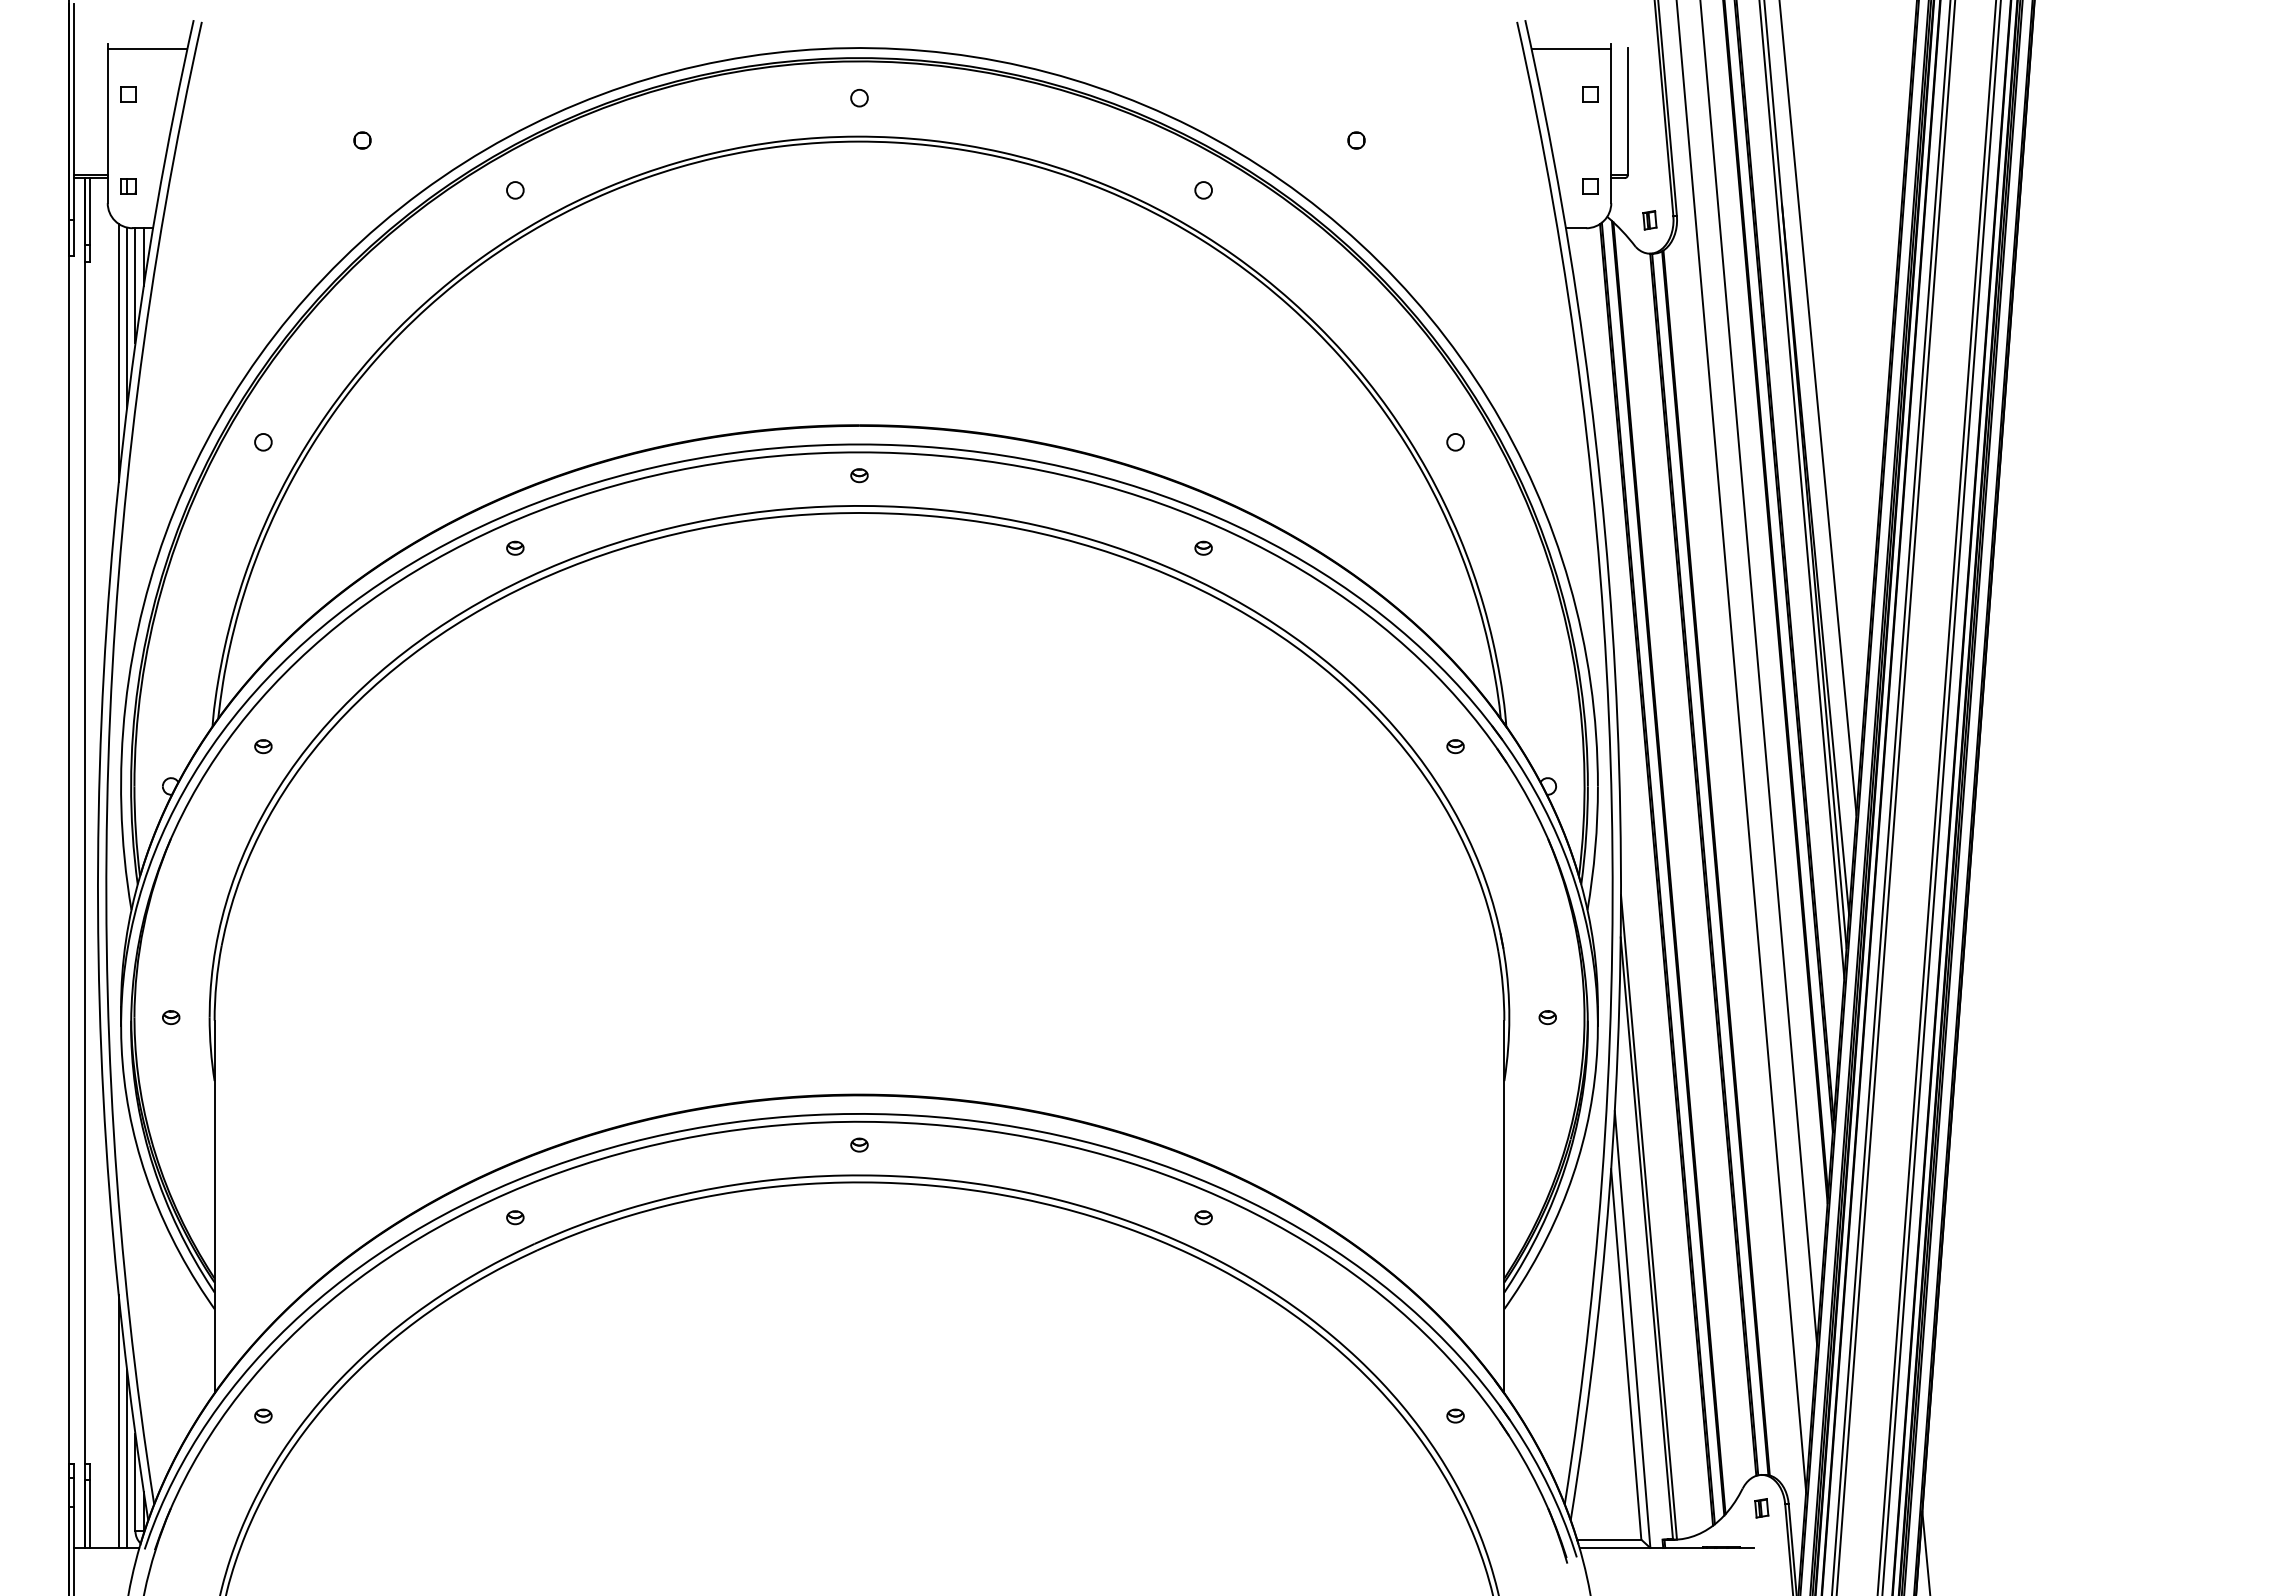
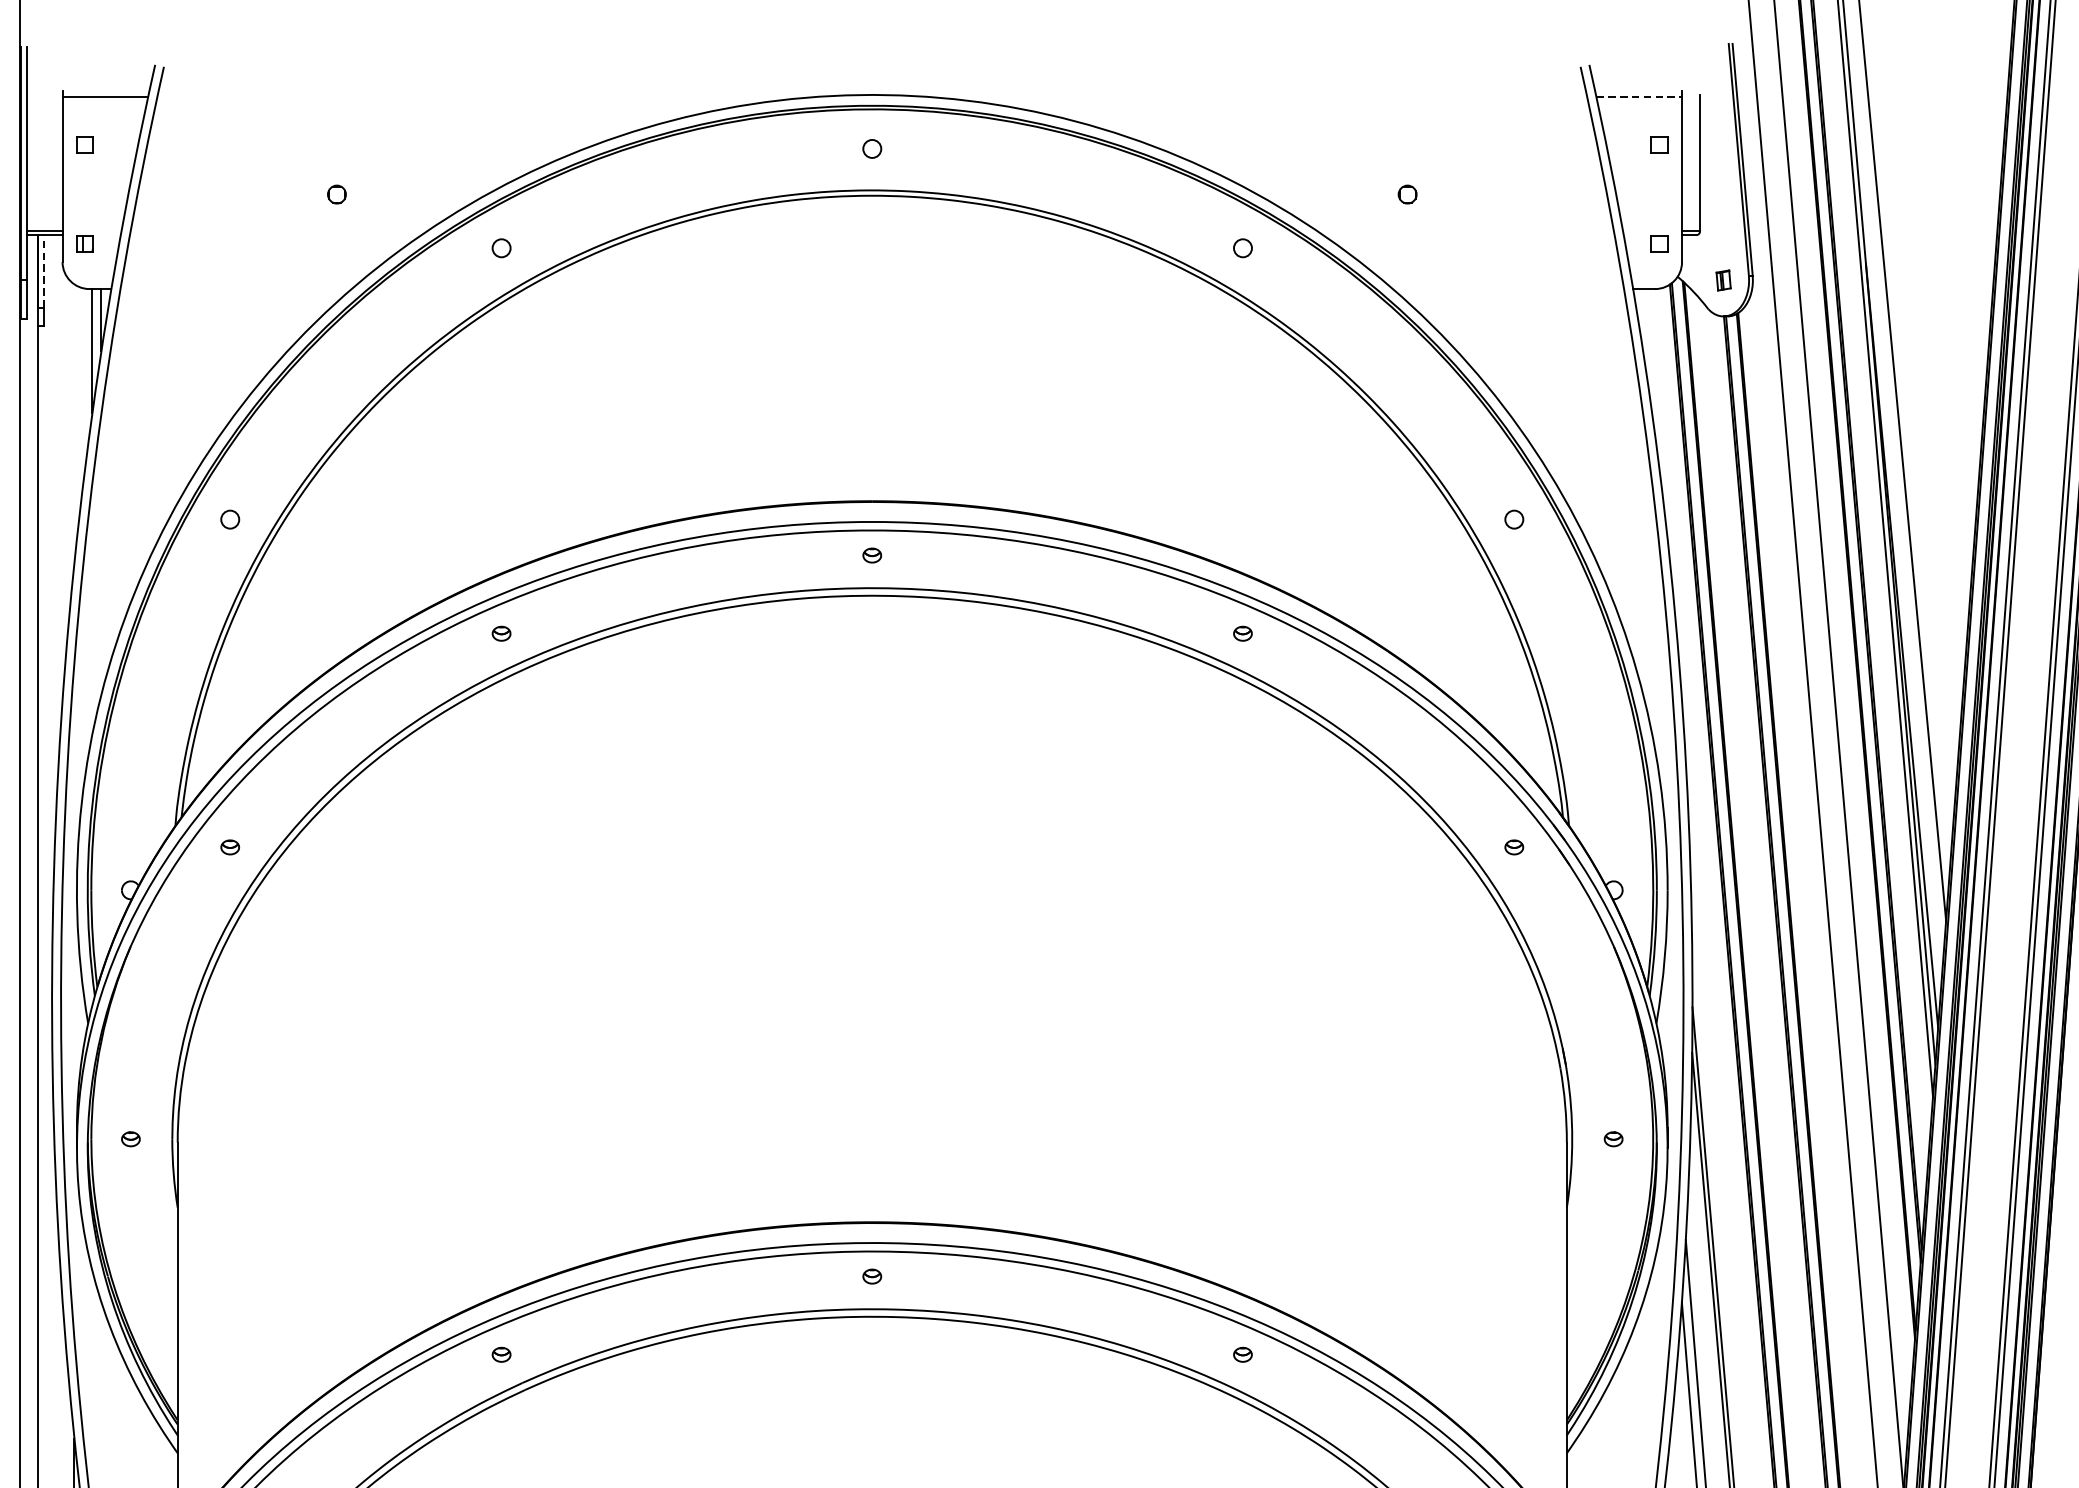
line: (1571, 49) -> (1639, 96), solid -> dashed
line: (90, 211) -> (44, 271), solid -> dashed
line: (127, 317) -> (83, 385), removed
line: (118, 352) -> (74, 422), removed

